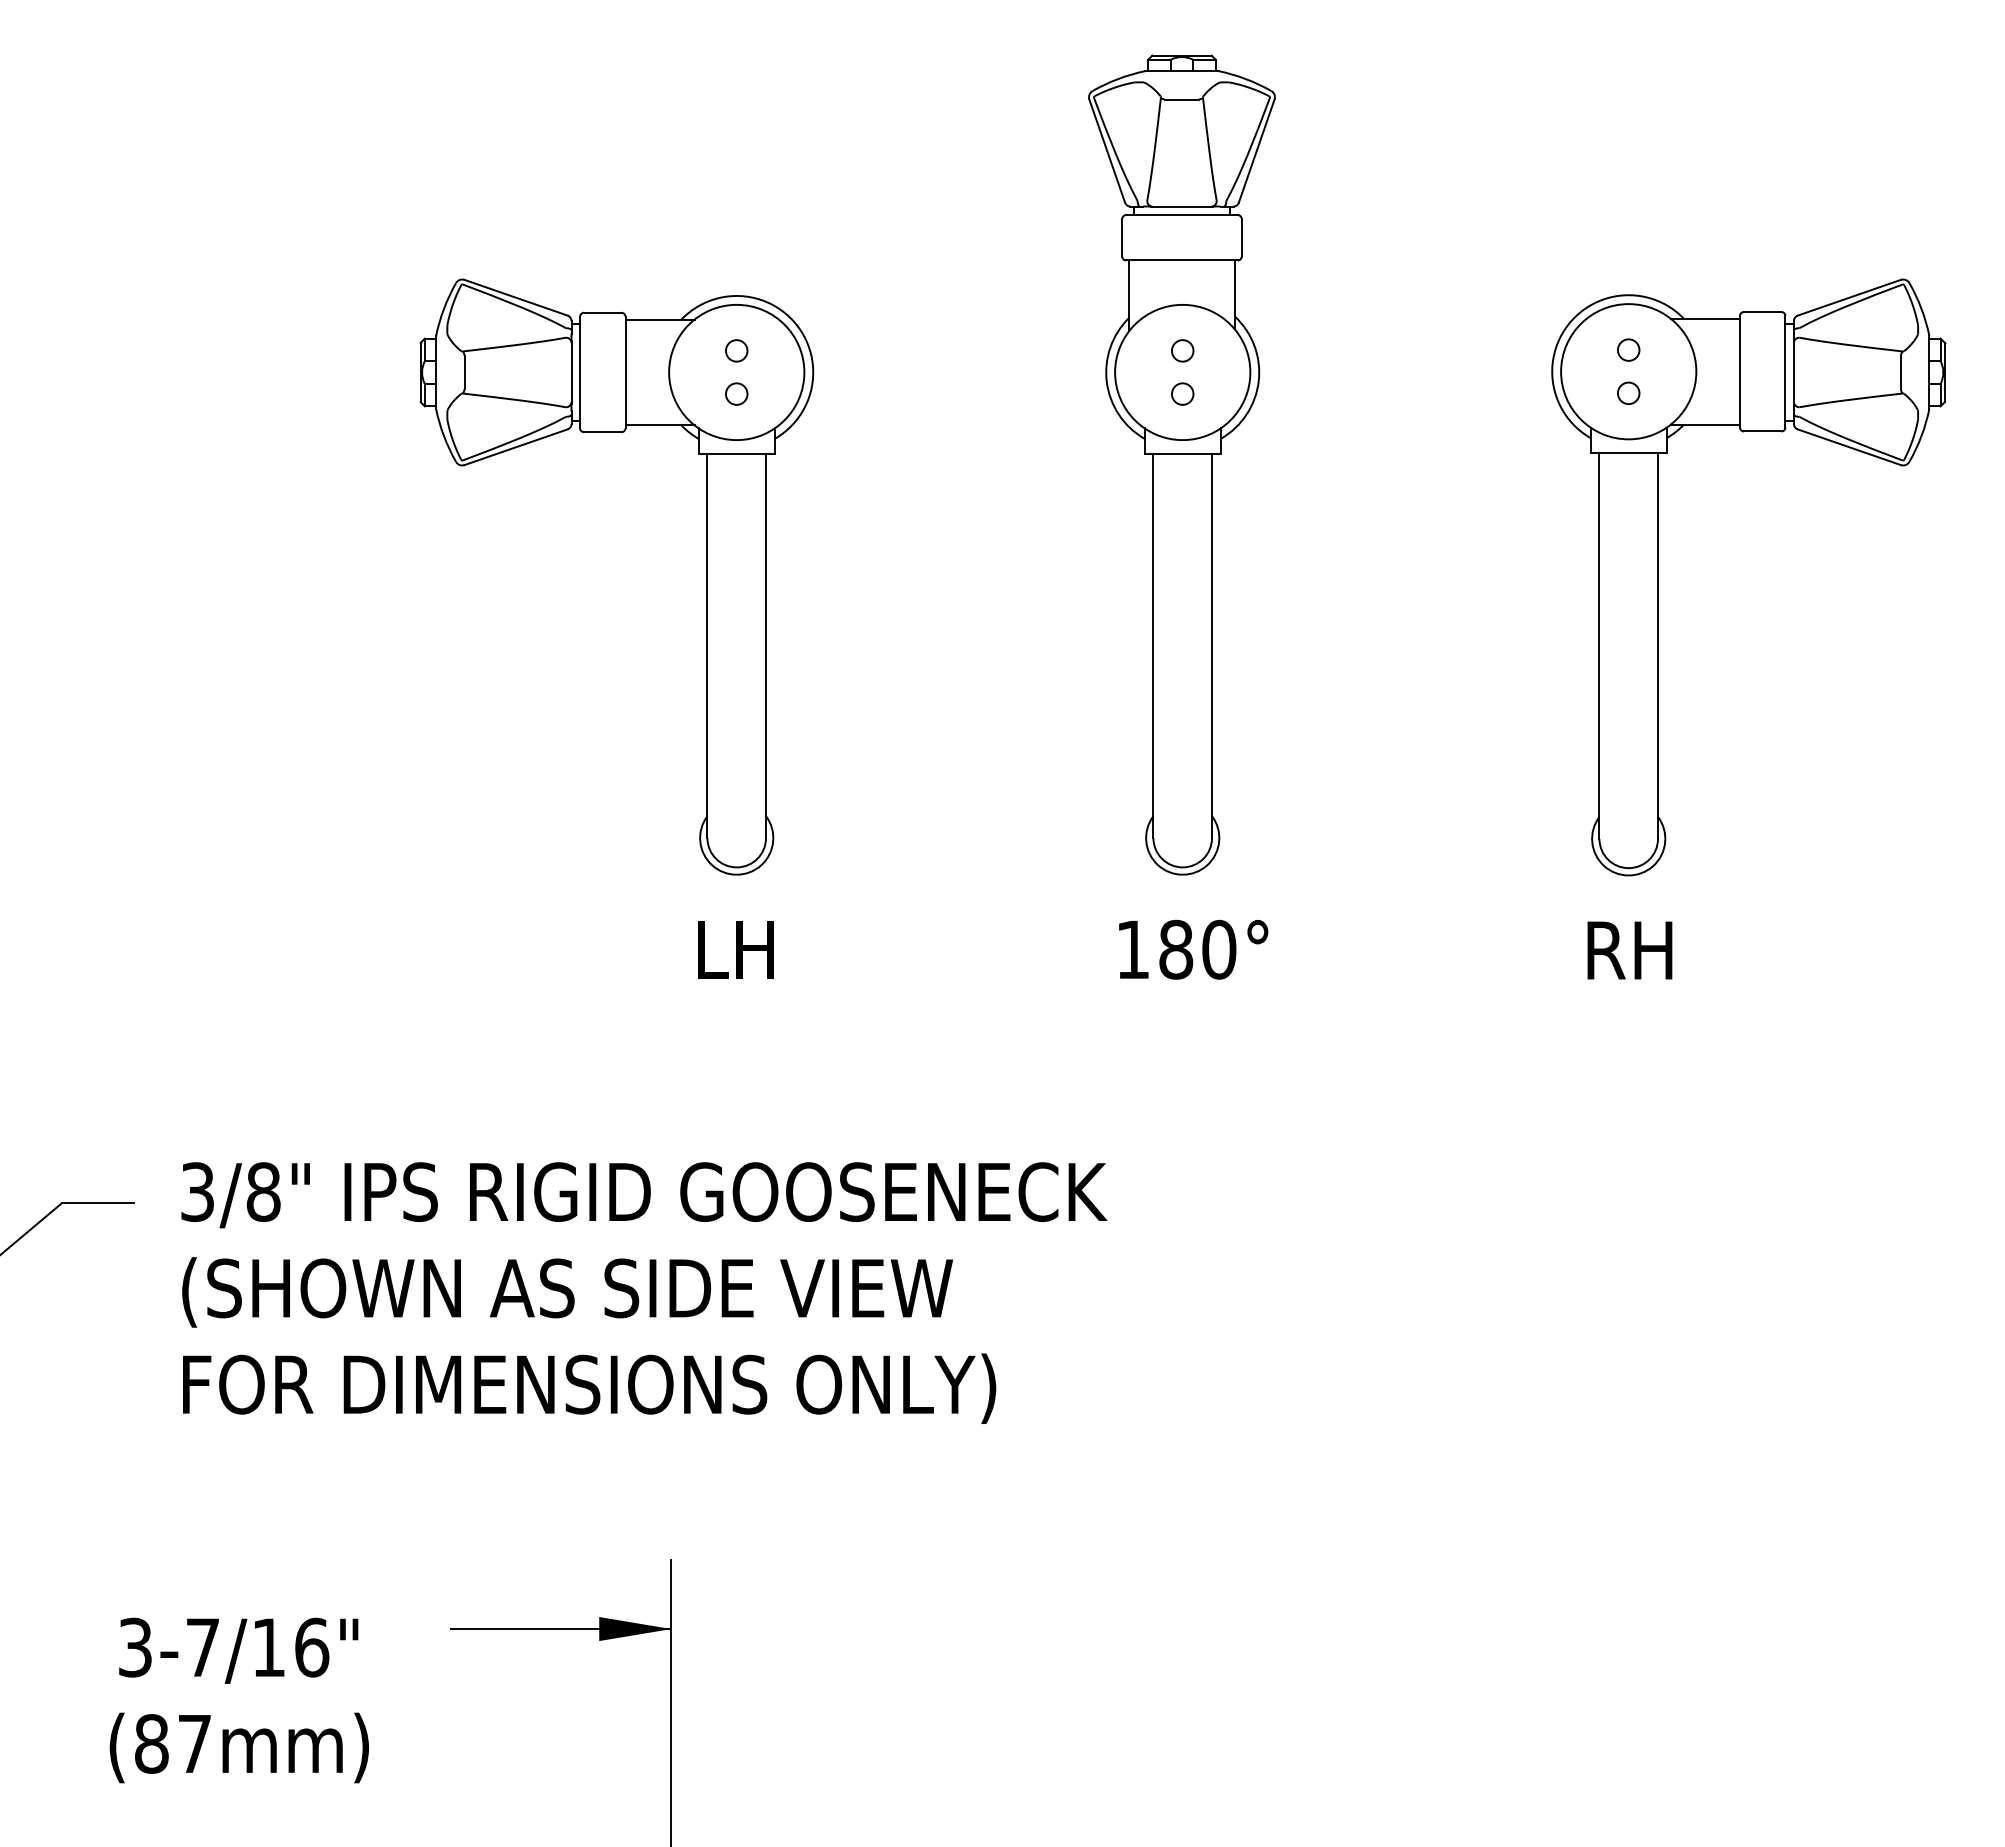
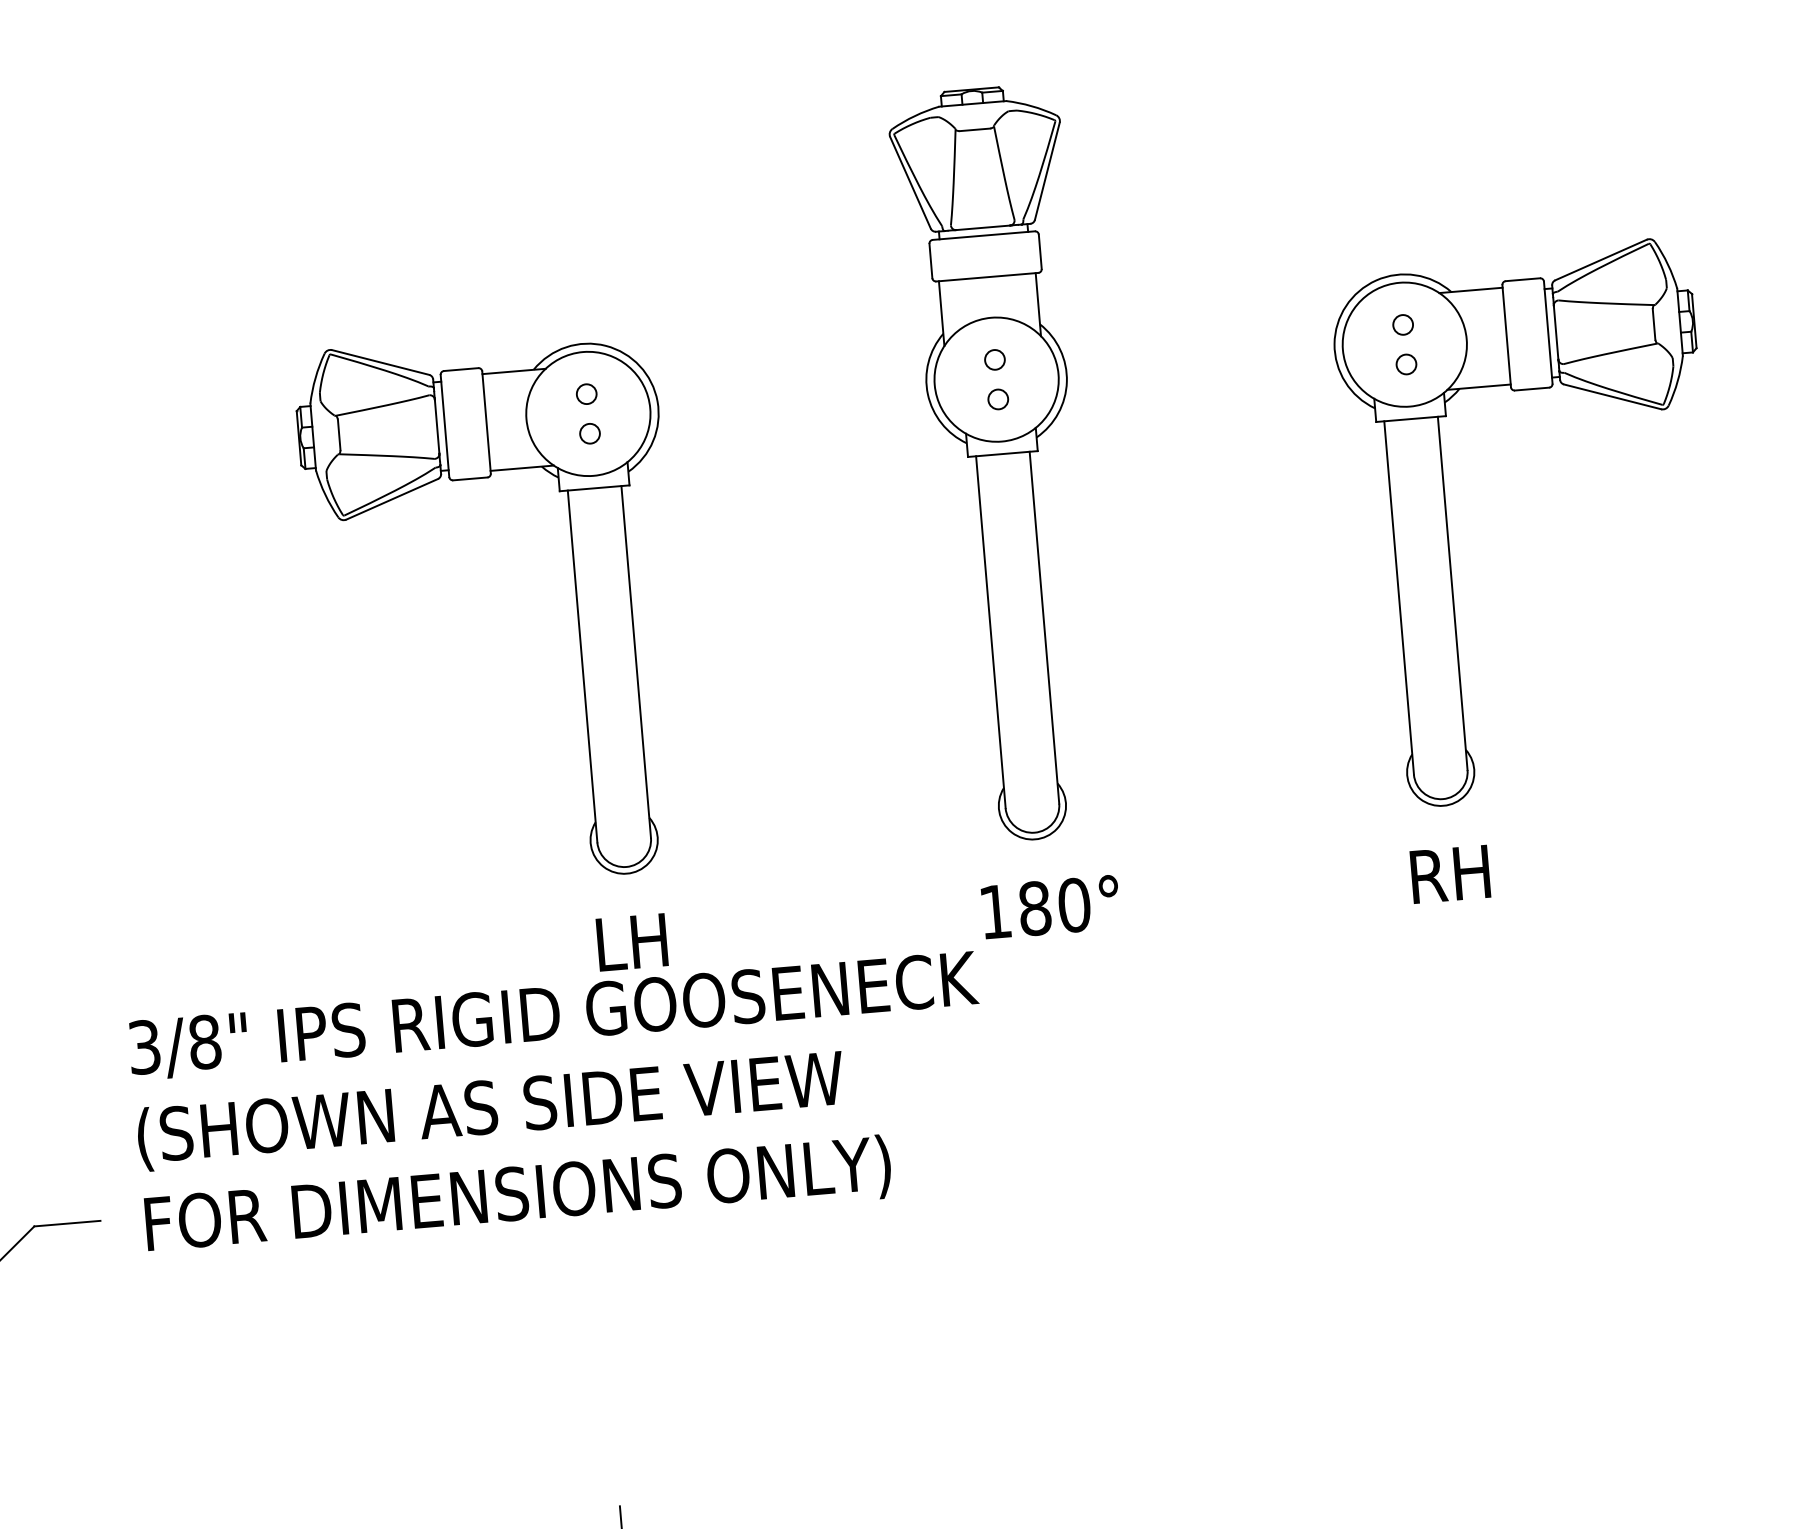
text: (644, 1292) -> (561, 1104), moved

